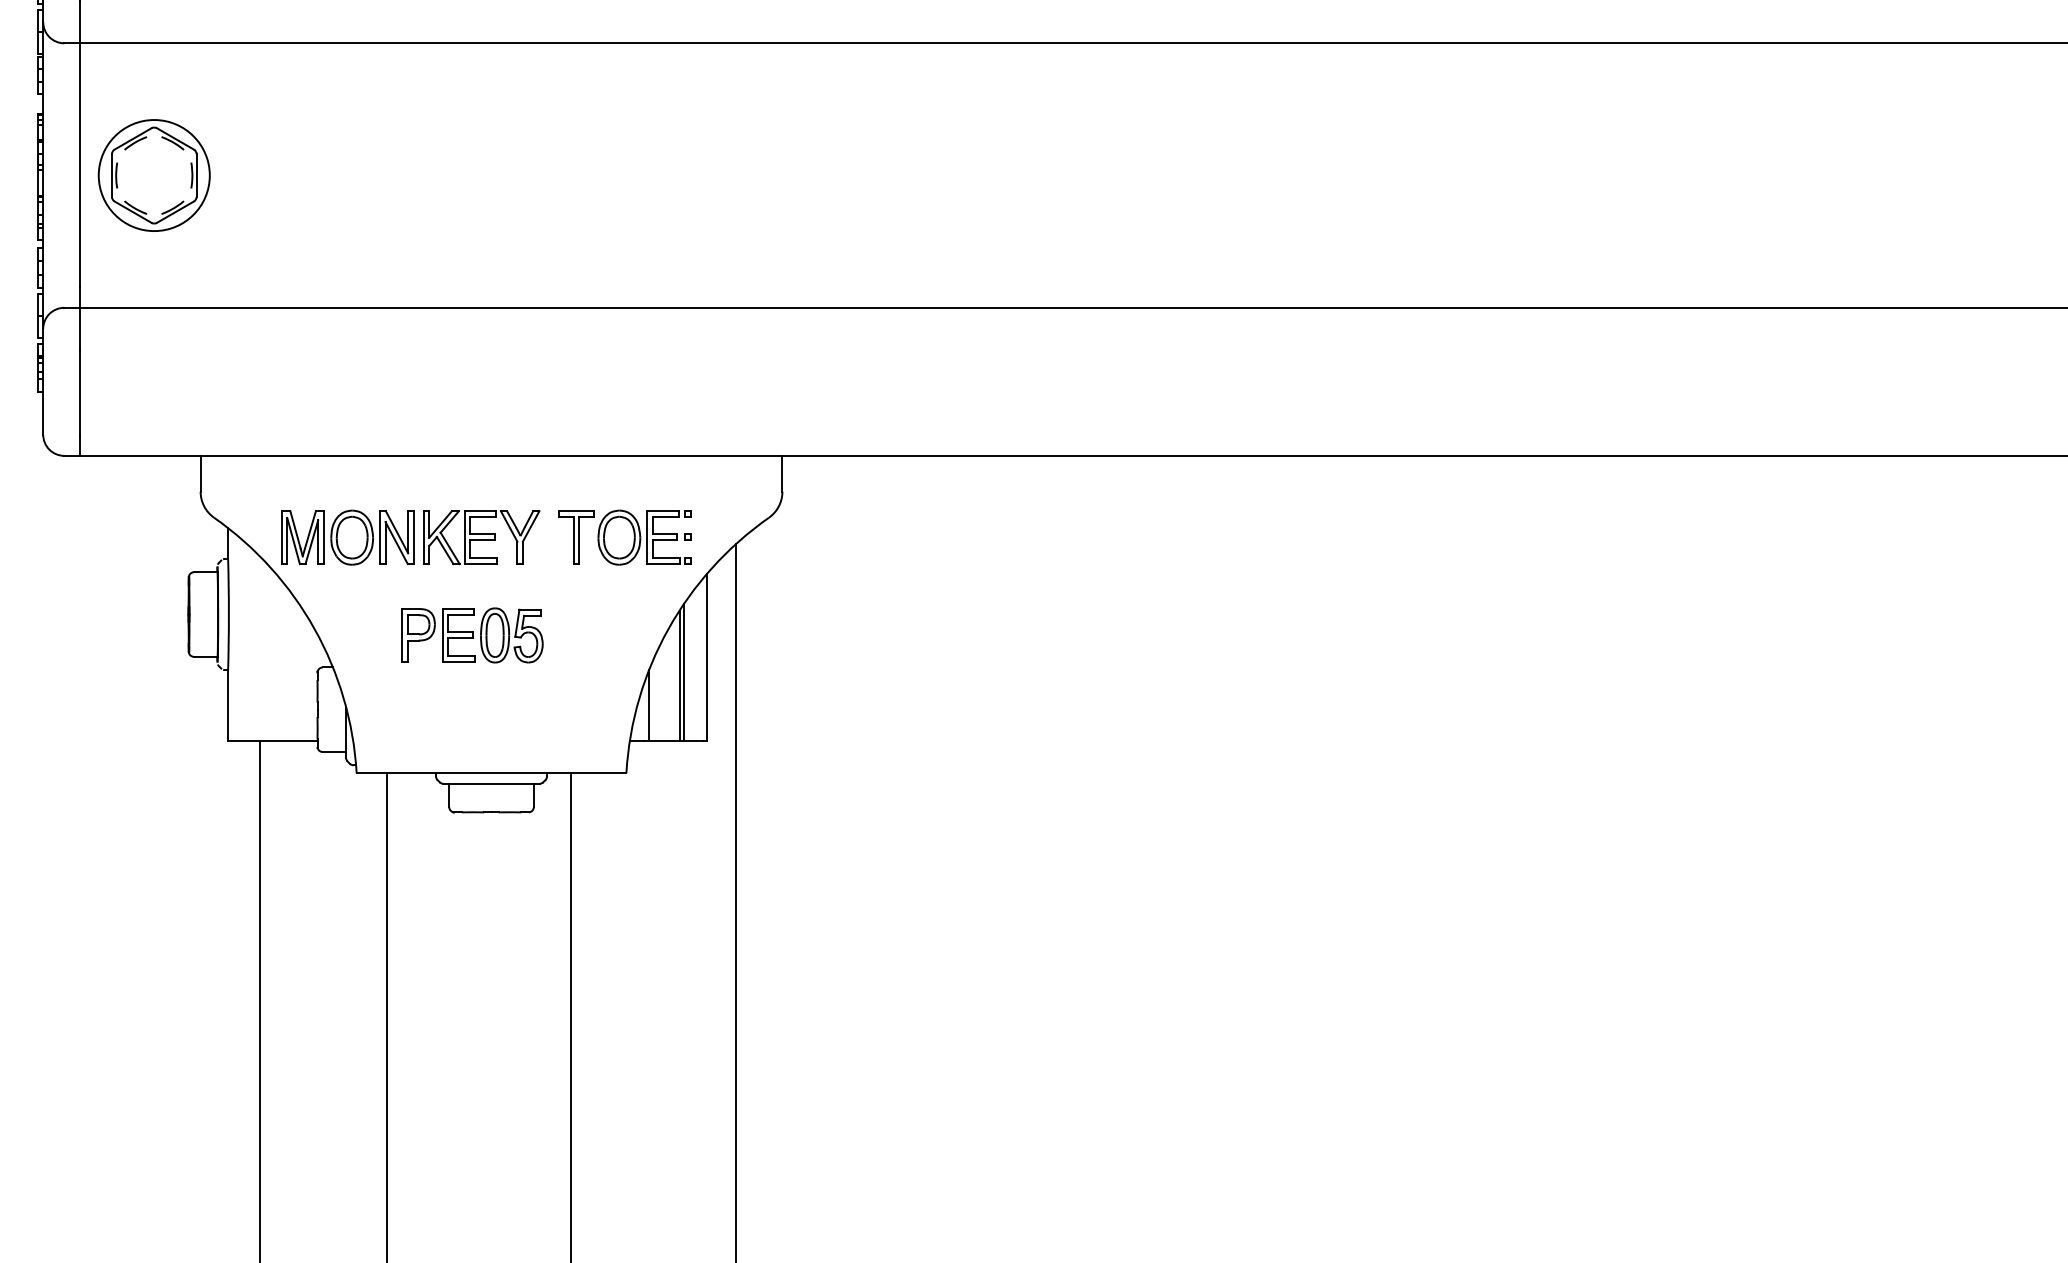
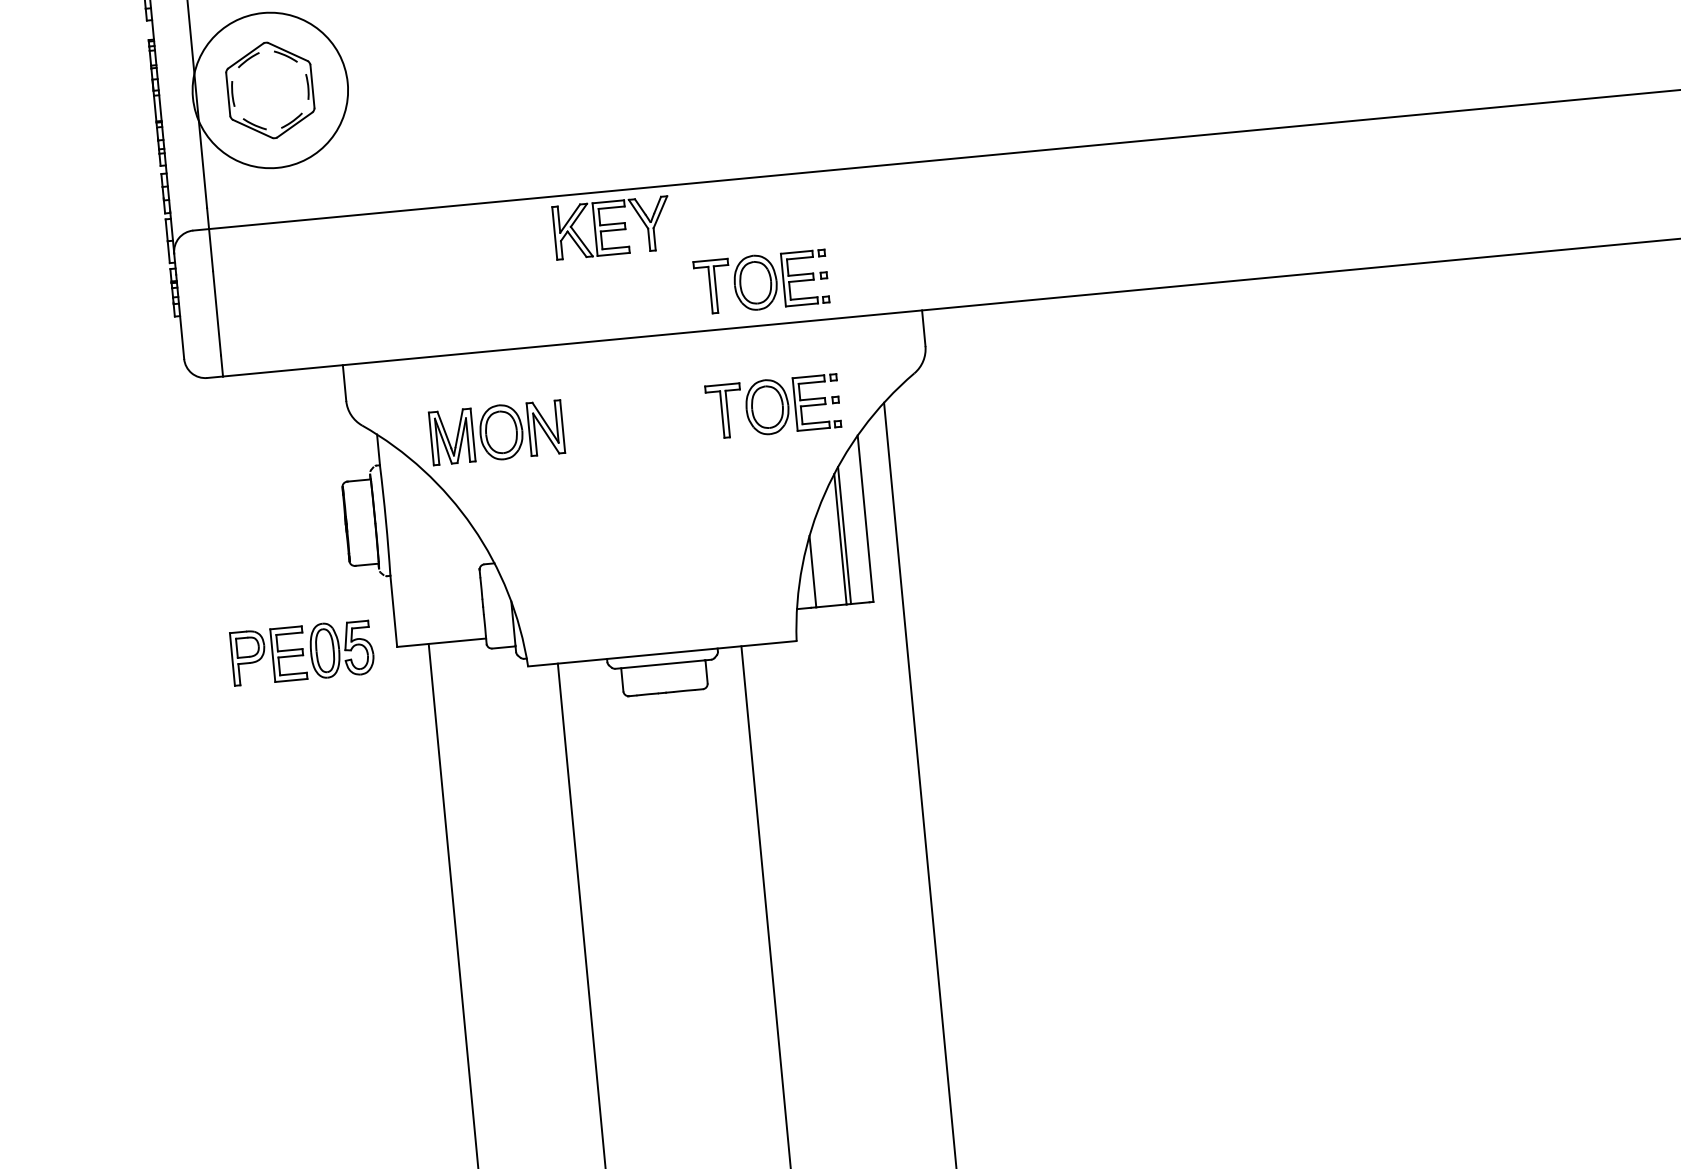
circle: (153, 175) -> (269, 90), size x1.4
part: (624, 412) -> (760, 282), added
part: (481, 537) -> (612, 227), moved
part: (472, 635) -> (302, 652), moved

